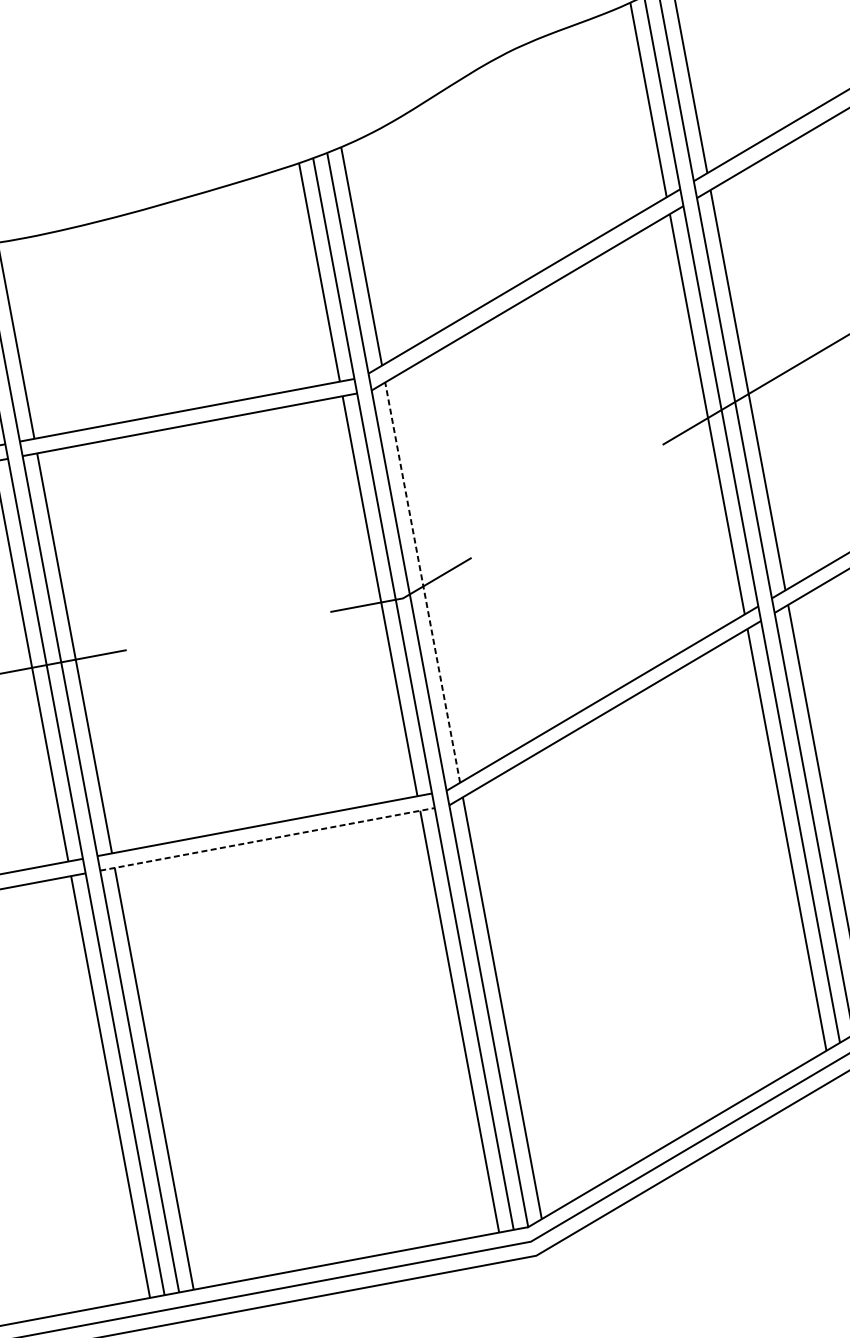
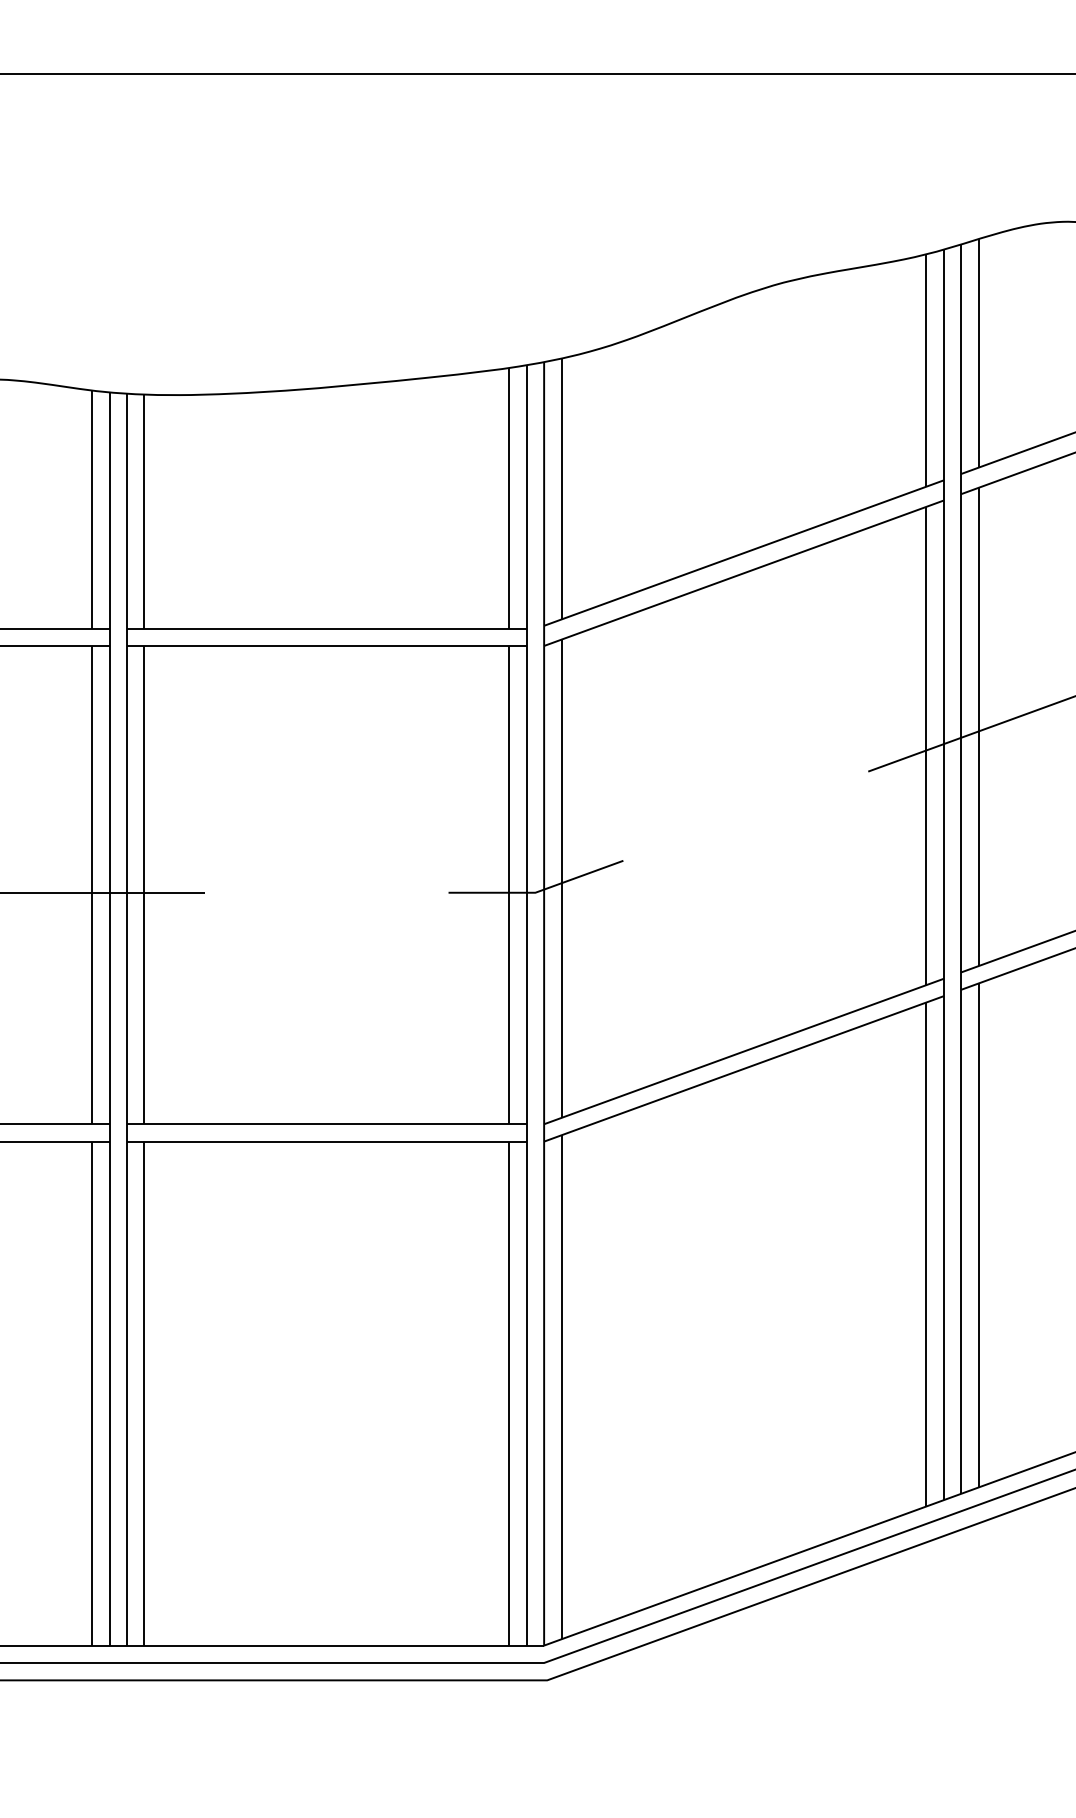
line: (422, 582) -> (561, 878), dashed -> solid
line: (267, 839) -> (326, 1141), dashed -> solid

